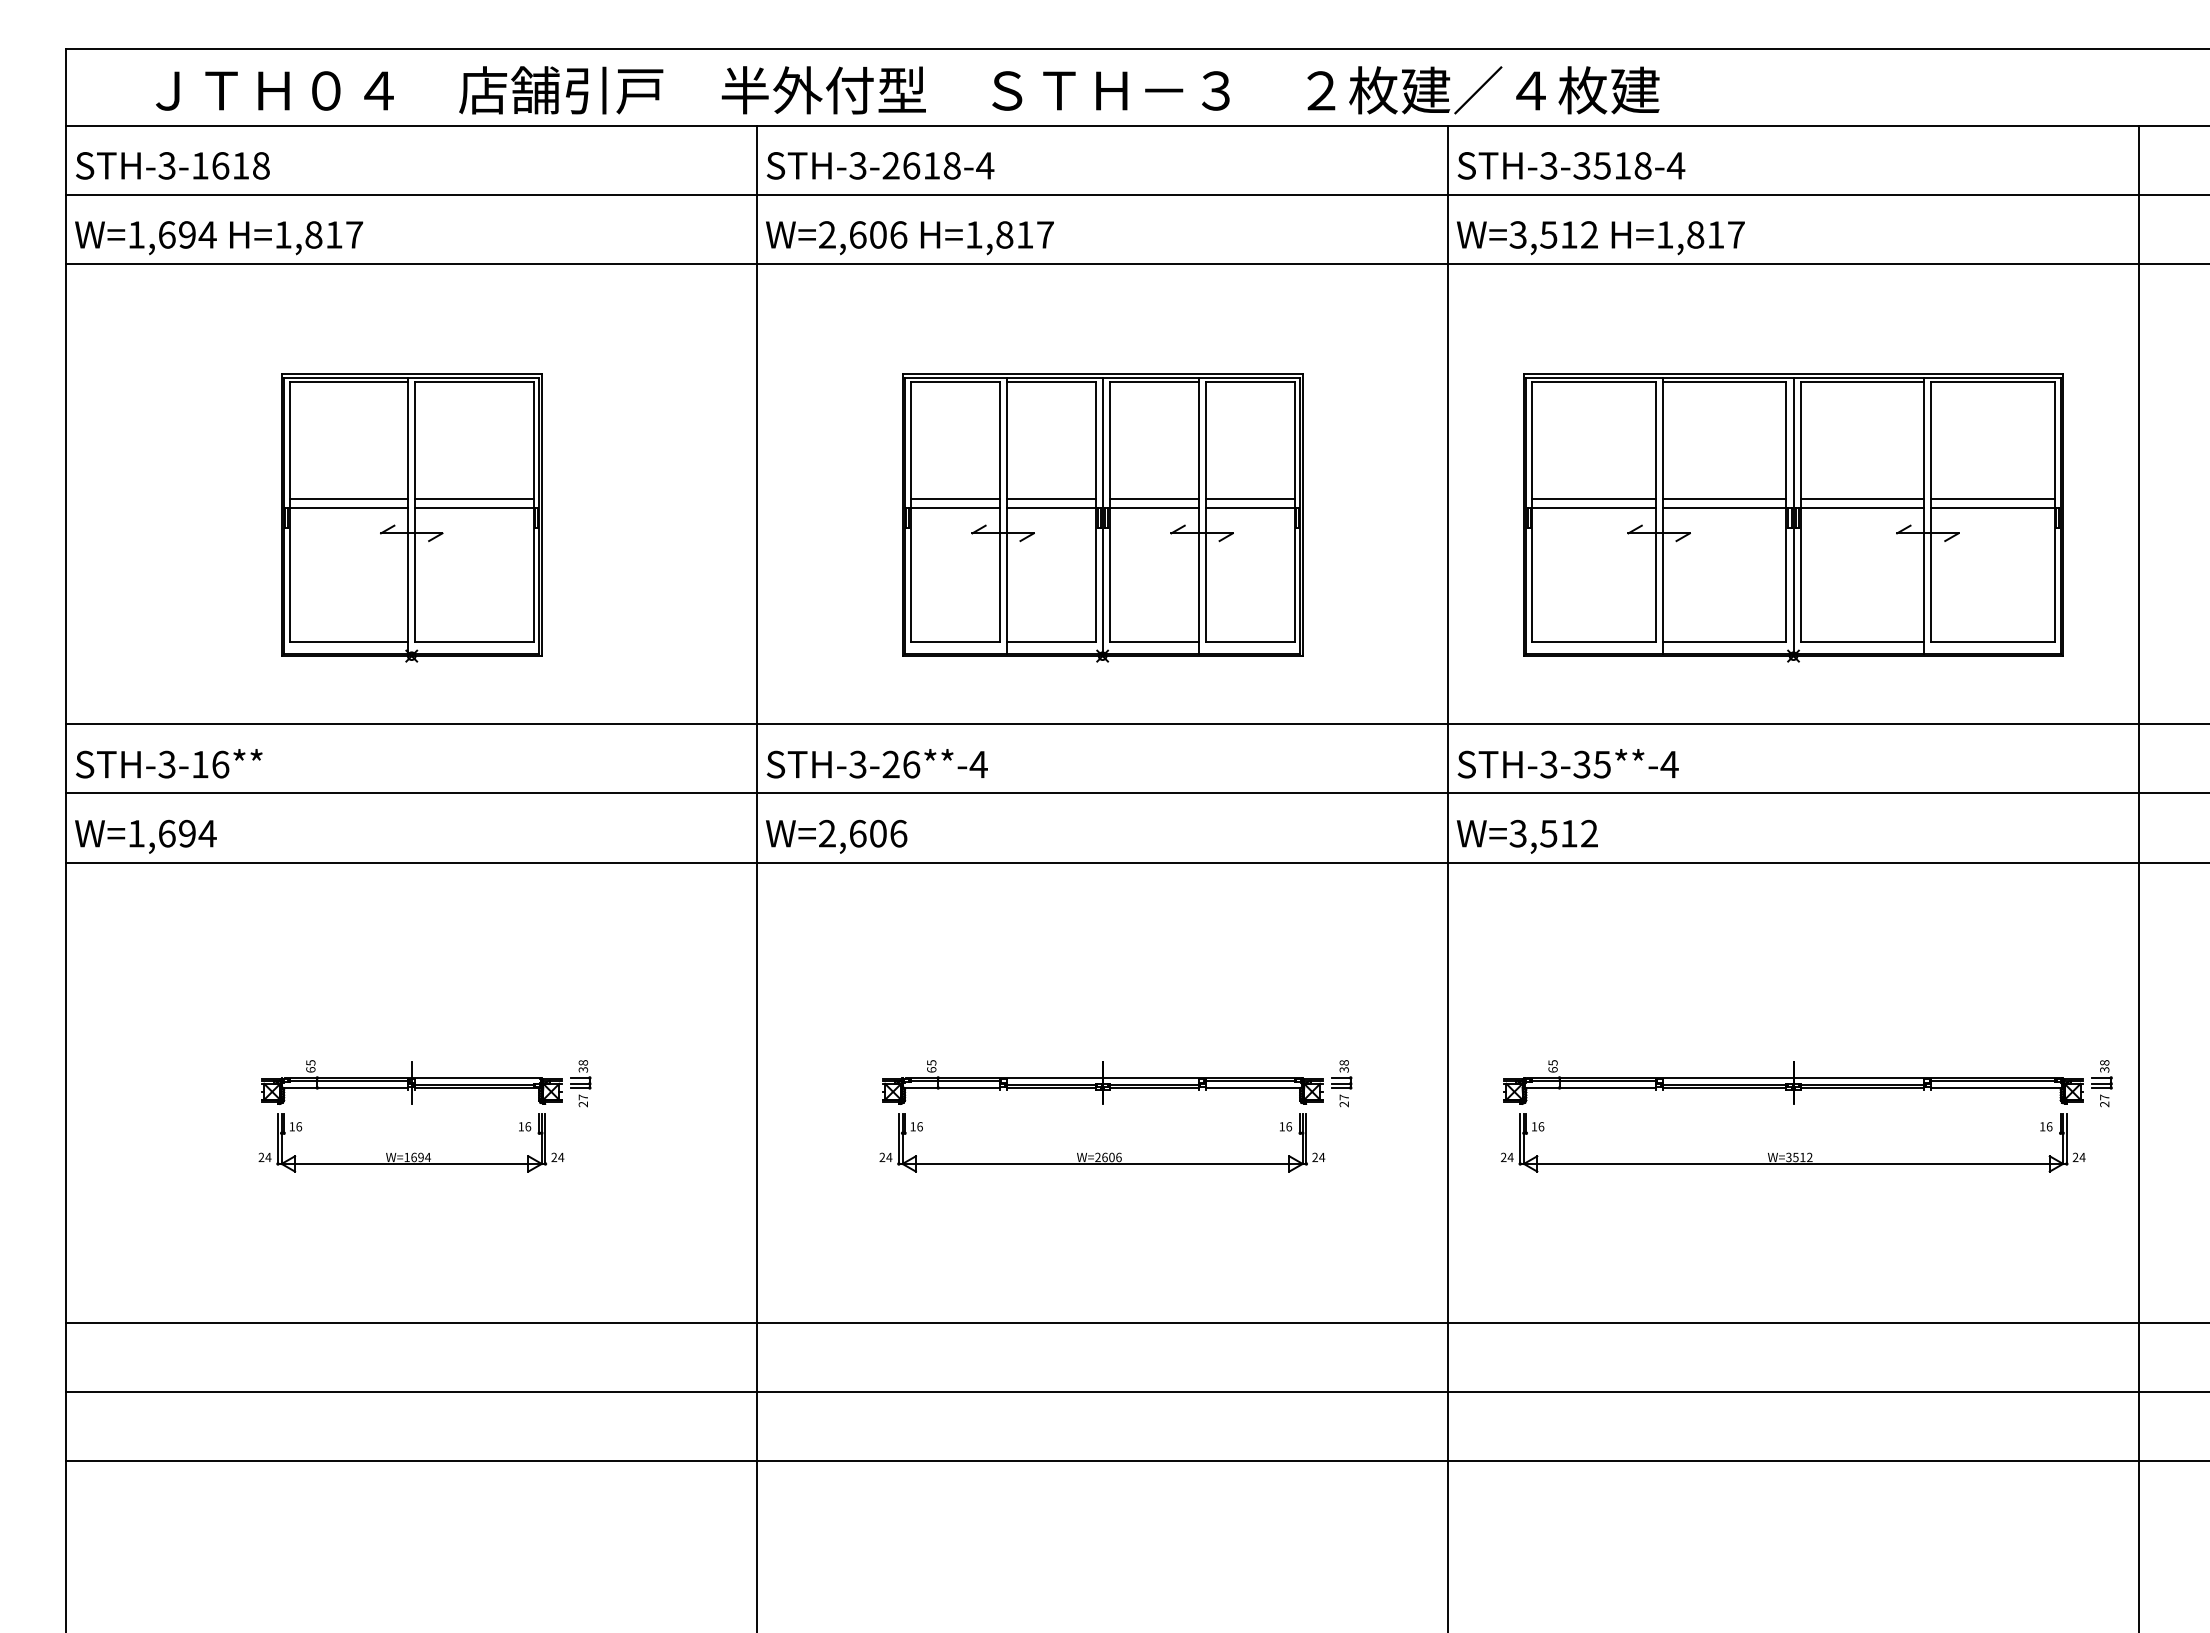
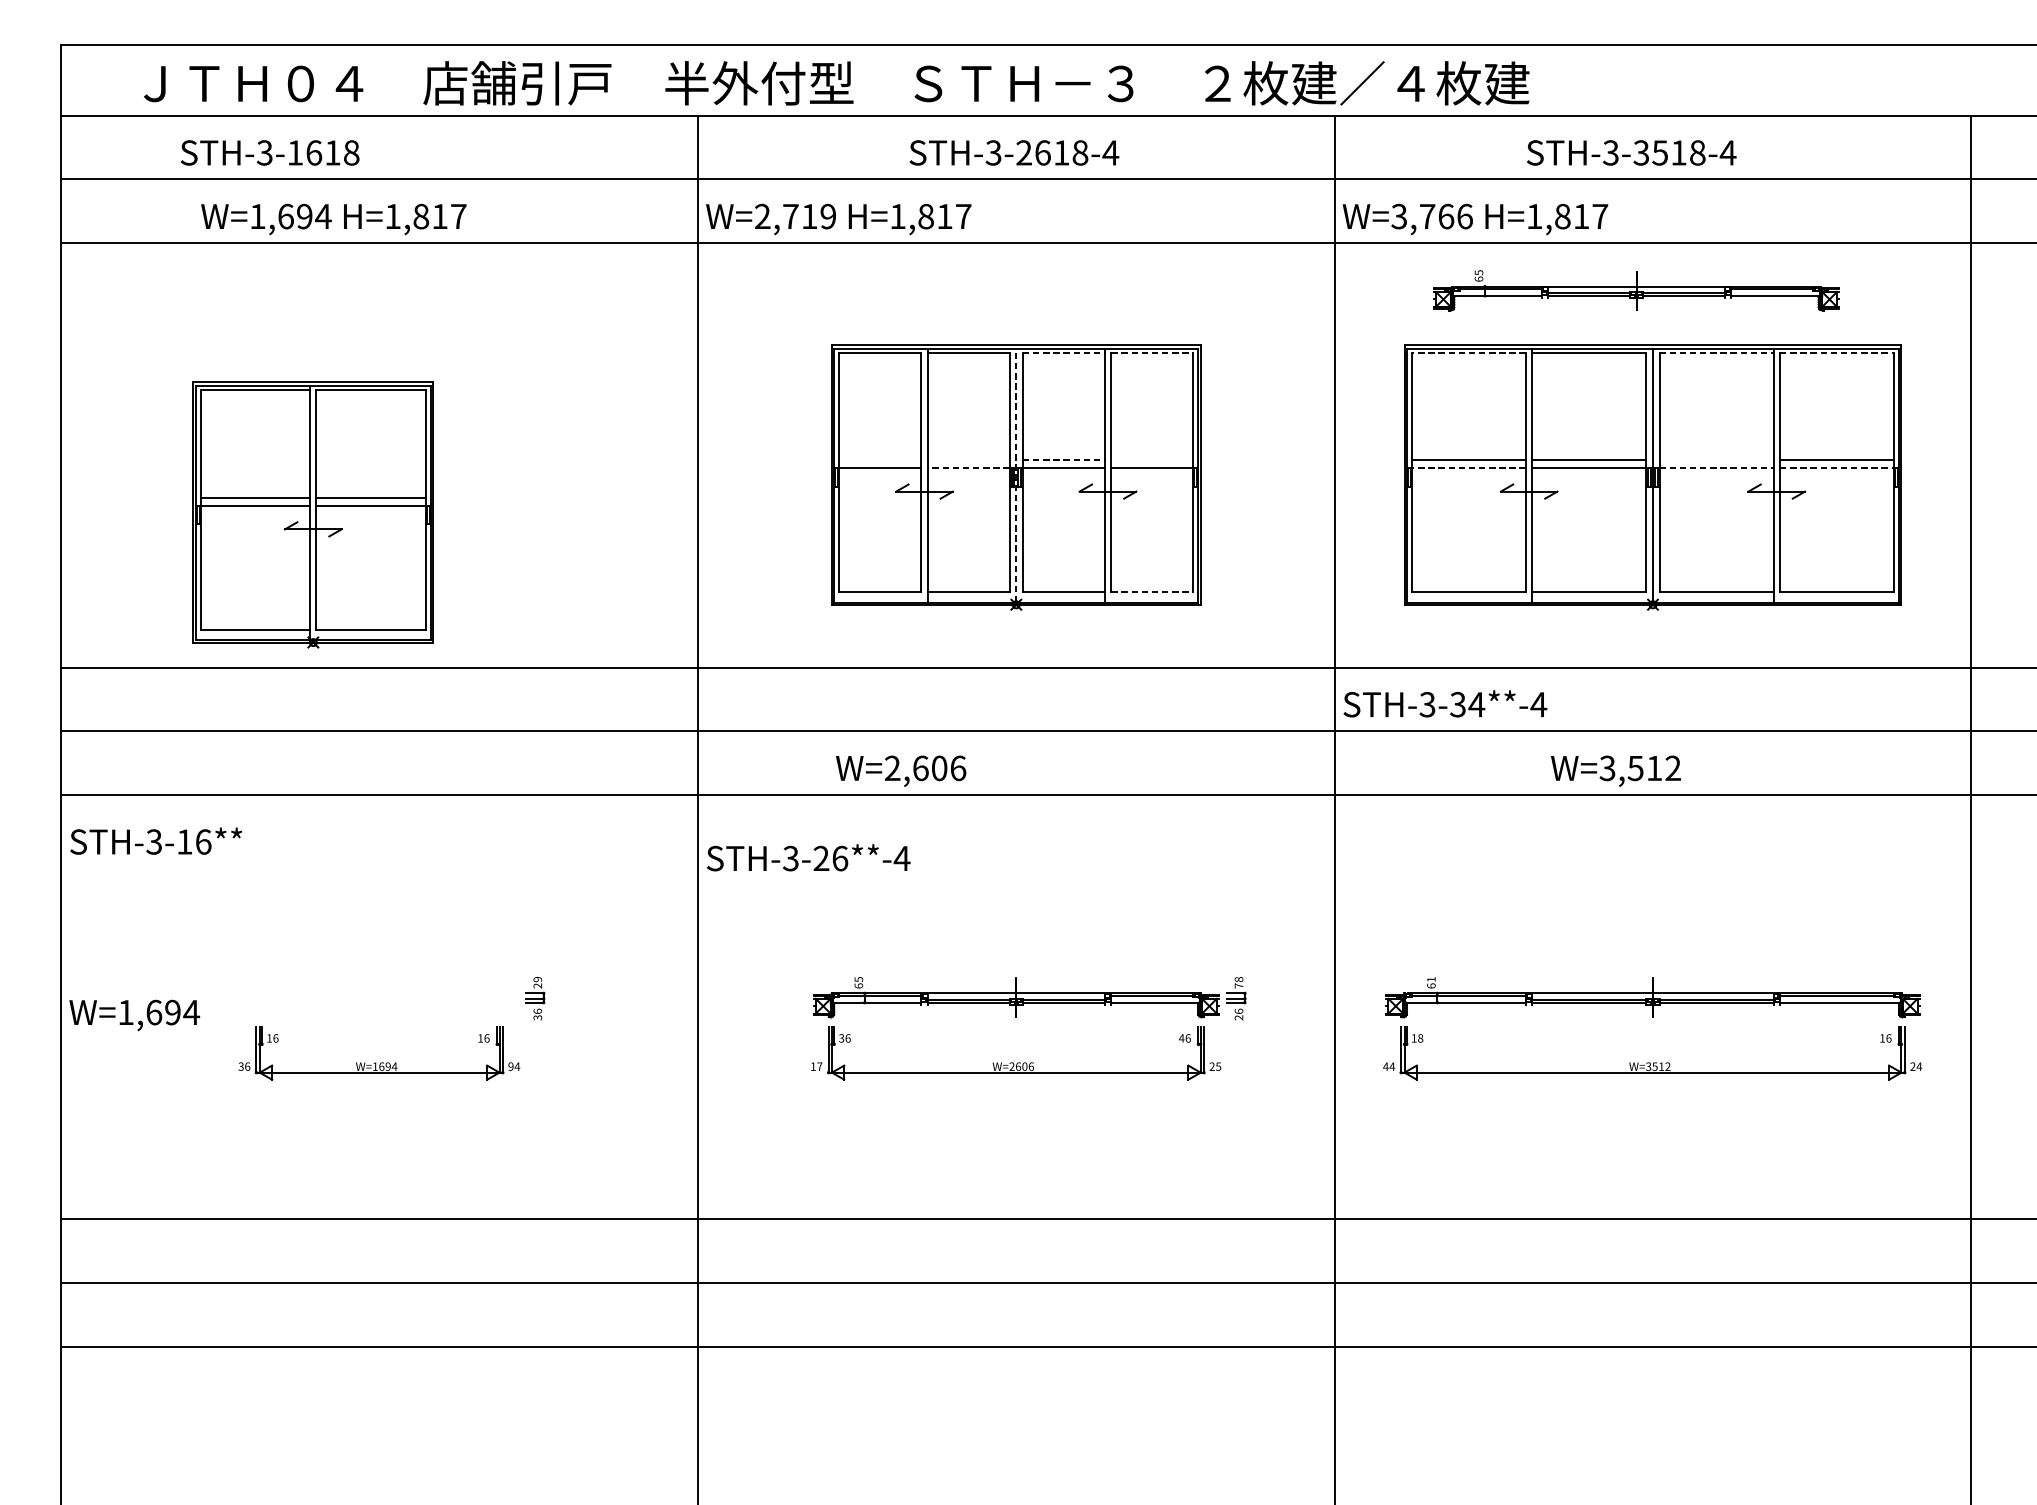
text: (172, 165) -> (269, 152), moved
text: (880, 165) -> (1014, 152), moved
text: (1571, 165) -> (1631, 152), moved
text: (878, 234) -> (809, 216), W=2,606 -> W=2,719
text: (1569, 234) -> (1446, 216), W=3,512 -> W=3,766
text: (219, 238) -> (334, 219), moved
part: (1775, 315) -> (1636, 290), added
line: (1154, 382) -> (1064, 352), solid -> dashed
line: (1250, 382) -> (1152, 352), solid -> dashed
line: (1593, 382) -> (1468, 352), solid -> dashed
line: (1862, 382) -> (1716, 352), solid -> dashed
line: (1993, 382) -> (1837, 352), solid -> dashed
line: (954, 498) -> (879, 459), removed
line: (1050, 498) -> (968, 459), removed
line: (1154, 498) -> (1064, 459), solid -> dashed
line: (1249, 498) -> (1151, 459), removed
line: (1862, 498) -> (1716, 459), removed
line: (1051, 508) -> (969, 468), solid -> dashed
line: (1593, 508) -> (1468, 468), solid -> dashed
line: (1862, 508) -> (1716, 468), solid -> dashed
line: (1993, 508) -> (1837, 468), solid -> dashed
line: (1102, 516) -> (1016, 476), solid -> dashed
part: (411, 517) -> (313, 514), moved
line: (1250, 642) -> (1152, 592), solid -> dashed
text: (169, 763) -> (156, 840), moved
text: (876, 763) -> (807, 857), moved
text: (1602, 764) -> (1476, 704), STH-3-35**-4 -> STH-3-34**-4
text: (145, 836) -> (134, 1015), moved
text: (836, 836) -> (901, 770), moved
text: (1526, 836) -> (1615, 770), moved
text: (1552, 1062) -> (1430, 979), 65 -> 61
text: (583, 1066) -> (537, 982), 38 -> 29
text: (1343, 1069) -> (1238, 985), 38 -> 78
part: (411, 1082) -> (379, 997), removed
part: (2101, 1083) -> (1936, 998), removed
text: (1343, 1097) -> (1238, 1011), 27 -> 26
text: (583, 1100) -> (537, 1014), 27 -> 36
text: (912, 1126) -> (841, 1038), 16 -> 36
text: (1282, 1126) -> (1182, 1038), 16 -> 46
text: (1541, 1126) -> (1420, 1038), 16 -> 18
text: (885, 1156) -> (816, 1065), 24 -> 17
text: (264, 1157) -> (243, 1066), 24 -> 36
text: (554, 1157) -> (511, 1066), 24 -> 94
text: (1322, 1157) -> (1218, 1066), 24 -> 25
text: (1503, 1157) -> (1385, 1066), 24 -> 44

